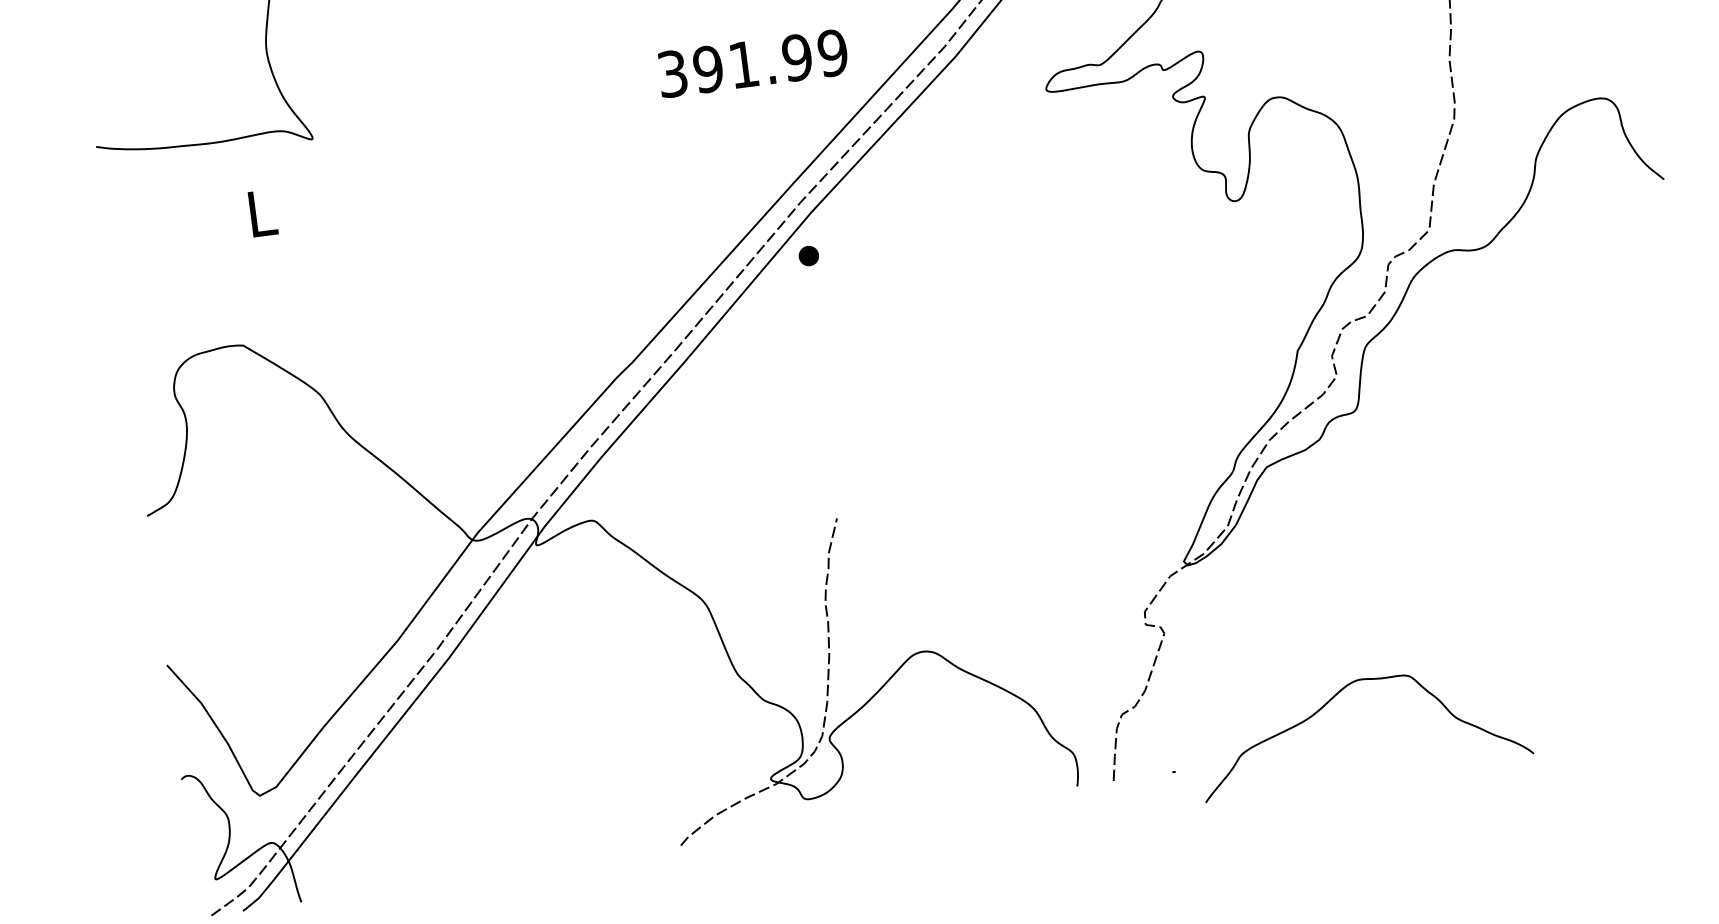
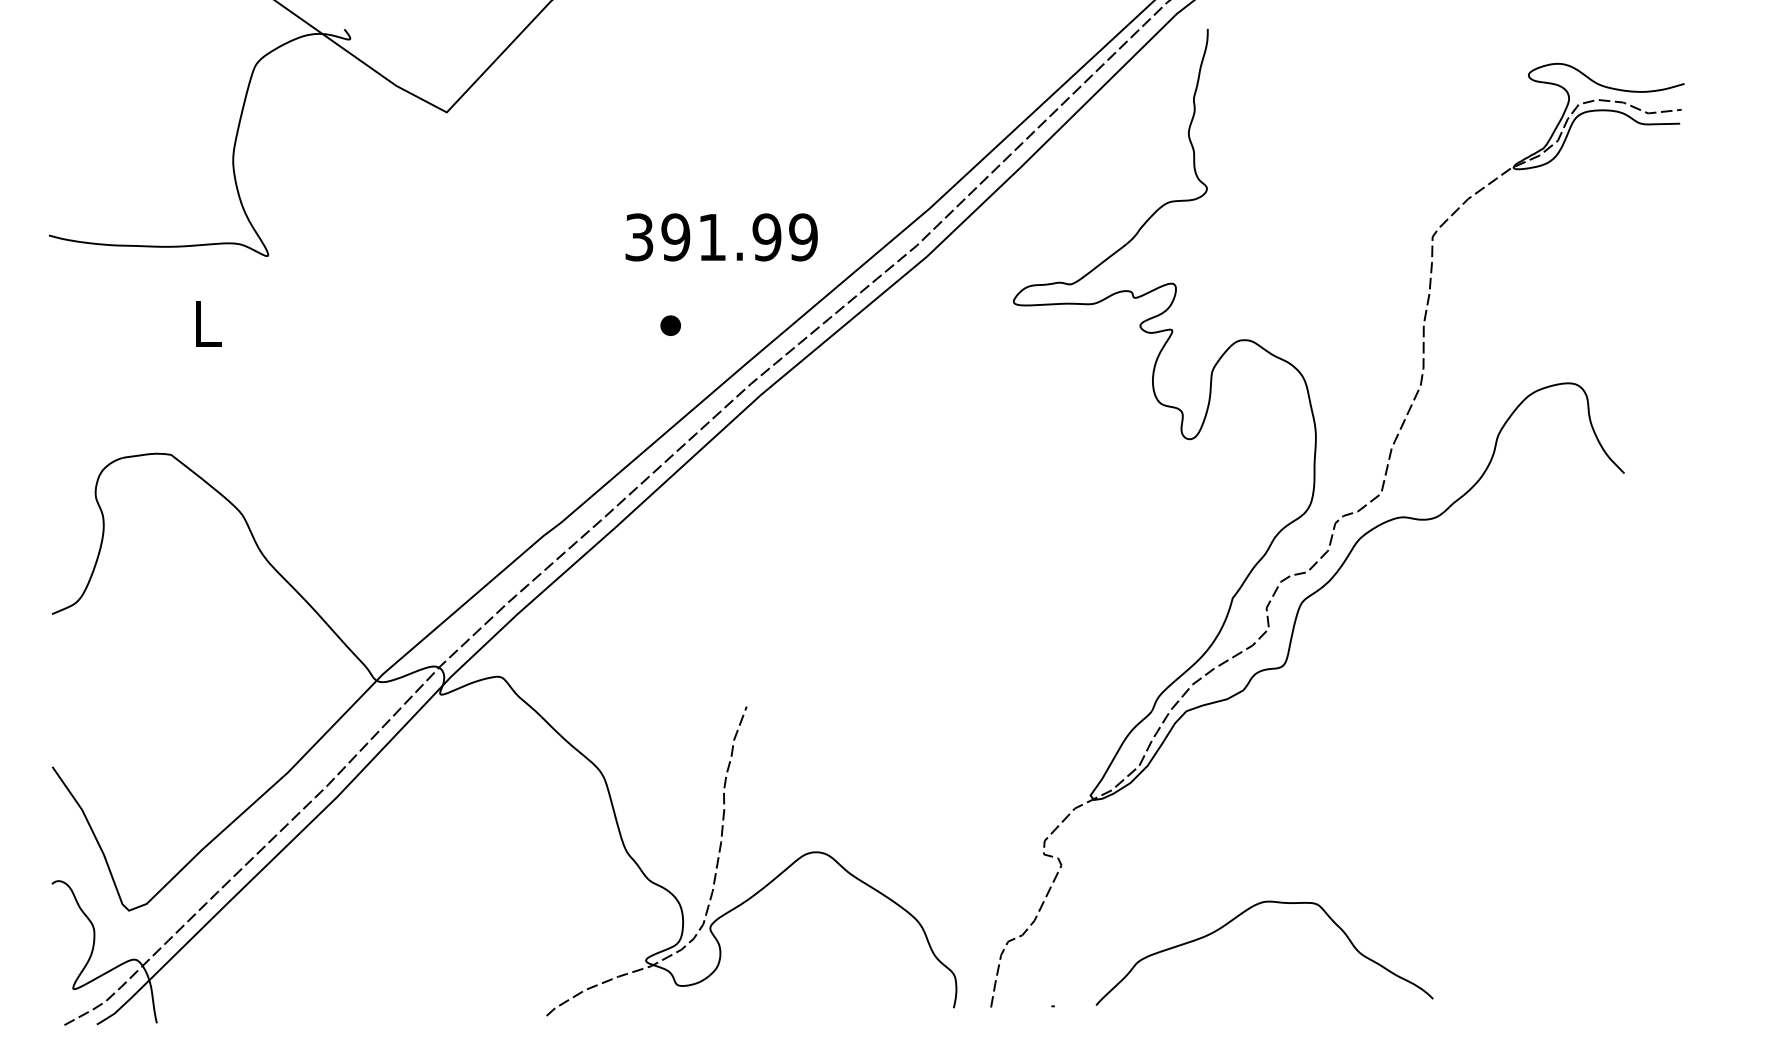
part: (808, 255) -> (670, 325), moved
curve: (1334, 697) -> (1239, 916), moved

